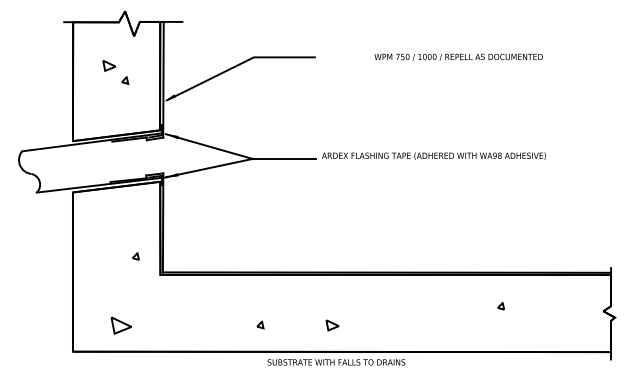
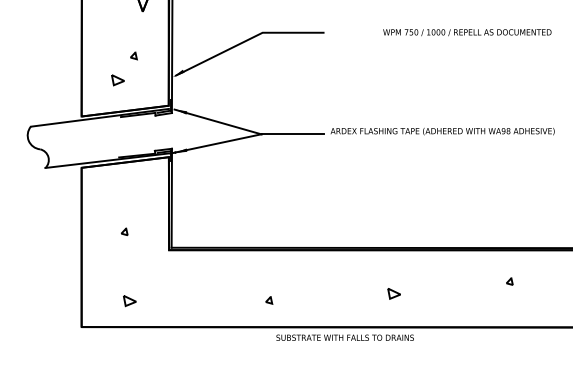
part: (109, 65) -> (118, 79), moved
line: (135, 256) -> (124, 231), moved
part: (120, 325) -> (129, 300), size x0.62
part: (332, 325) -> (394, 293), moved

